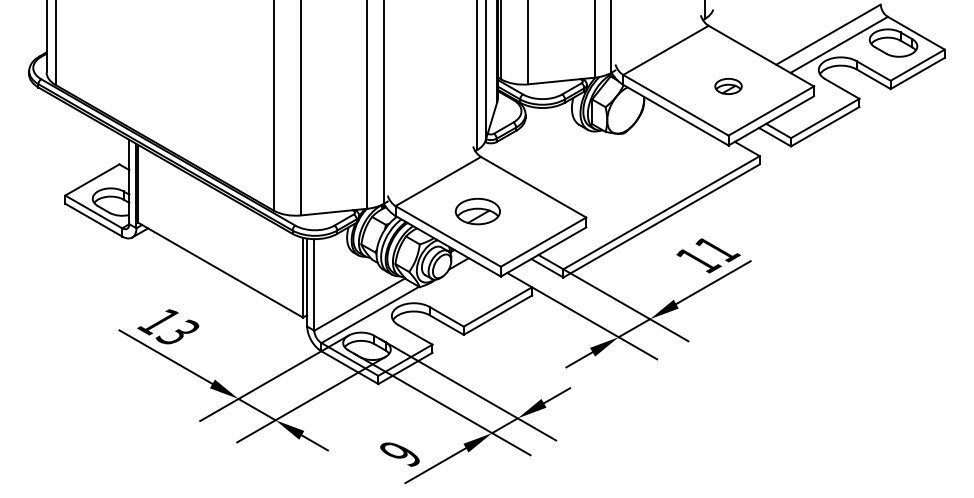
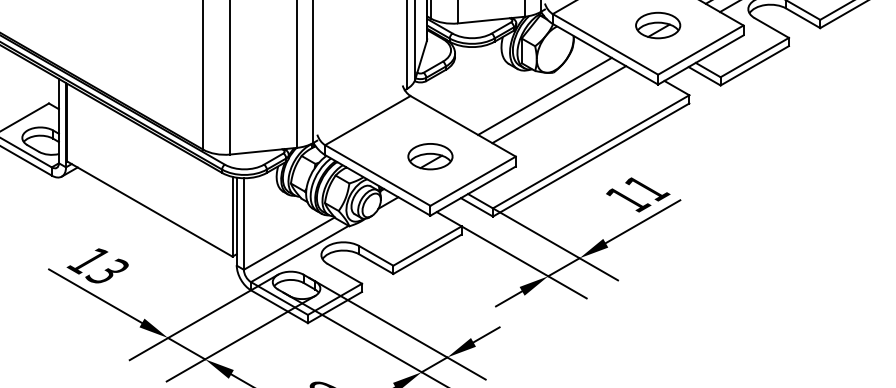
part: (728, 86) -> (658, 25), size x1.67
line: (615, 156) -> (545, 95), added
line: (629, 165) -> (559, 104), added
part: (477, 211) -> (430, 156), moved

